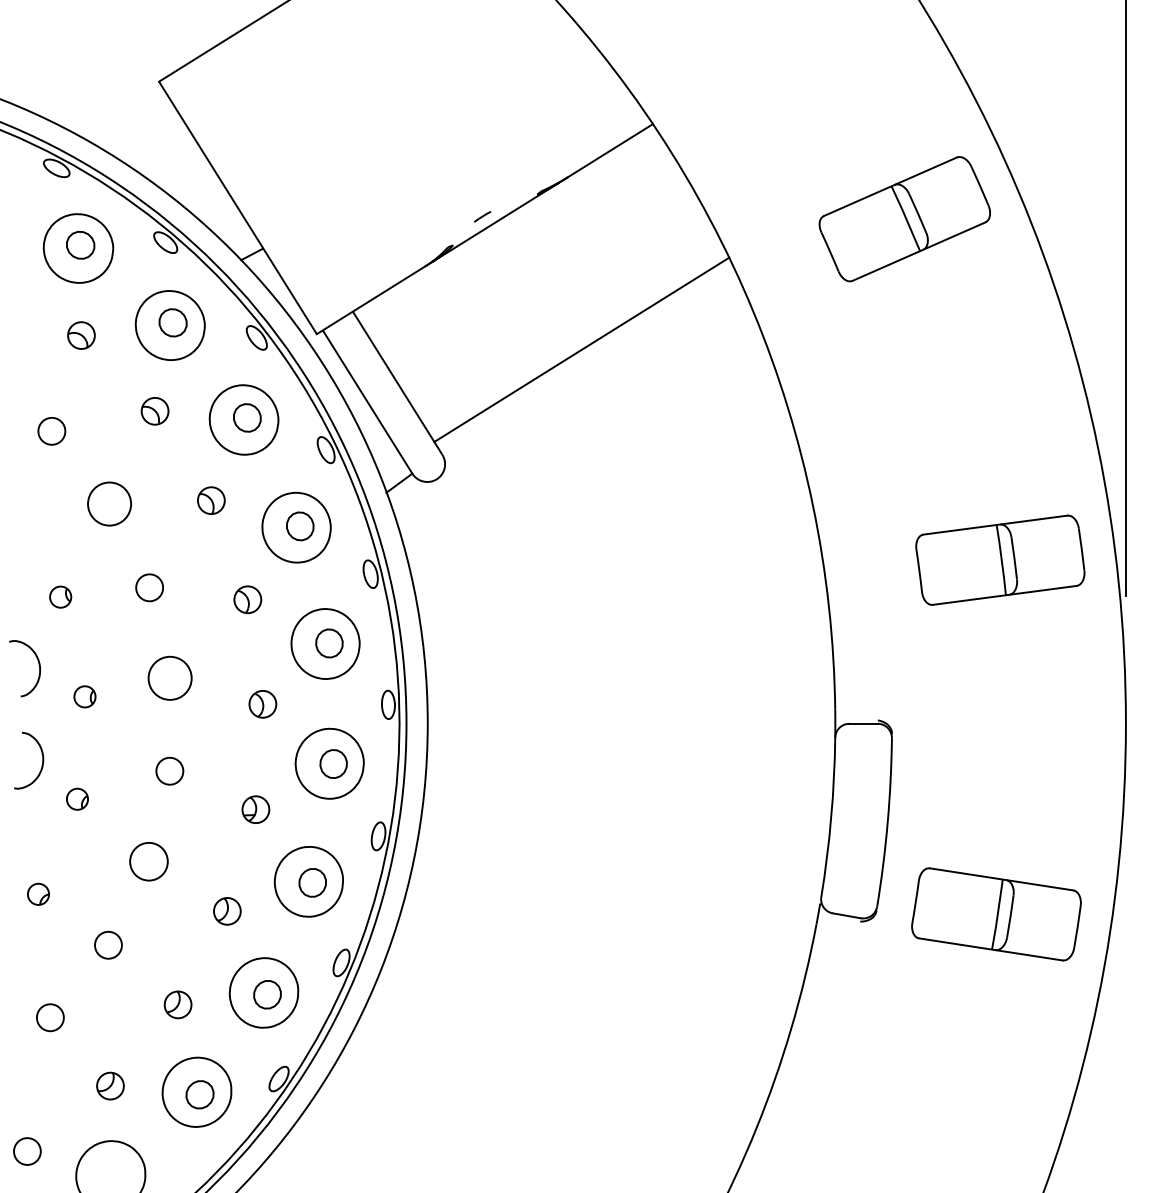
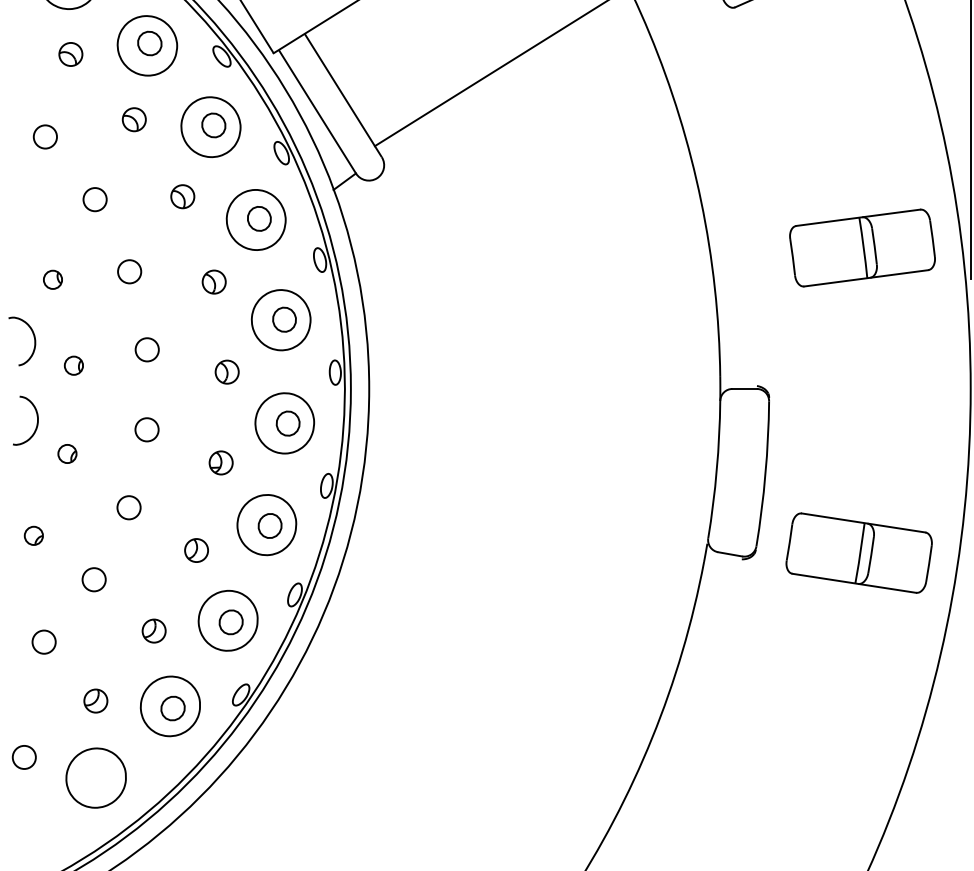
circle: (109, 503) -> (95, 199), size x0.62
circle: (169, 678) -> (146, 349), size x0.62
circle: (148, 861) -> (128, 507), size x0.71

